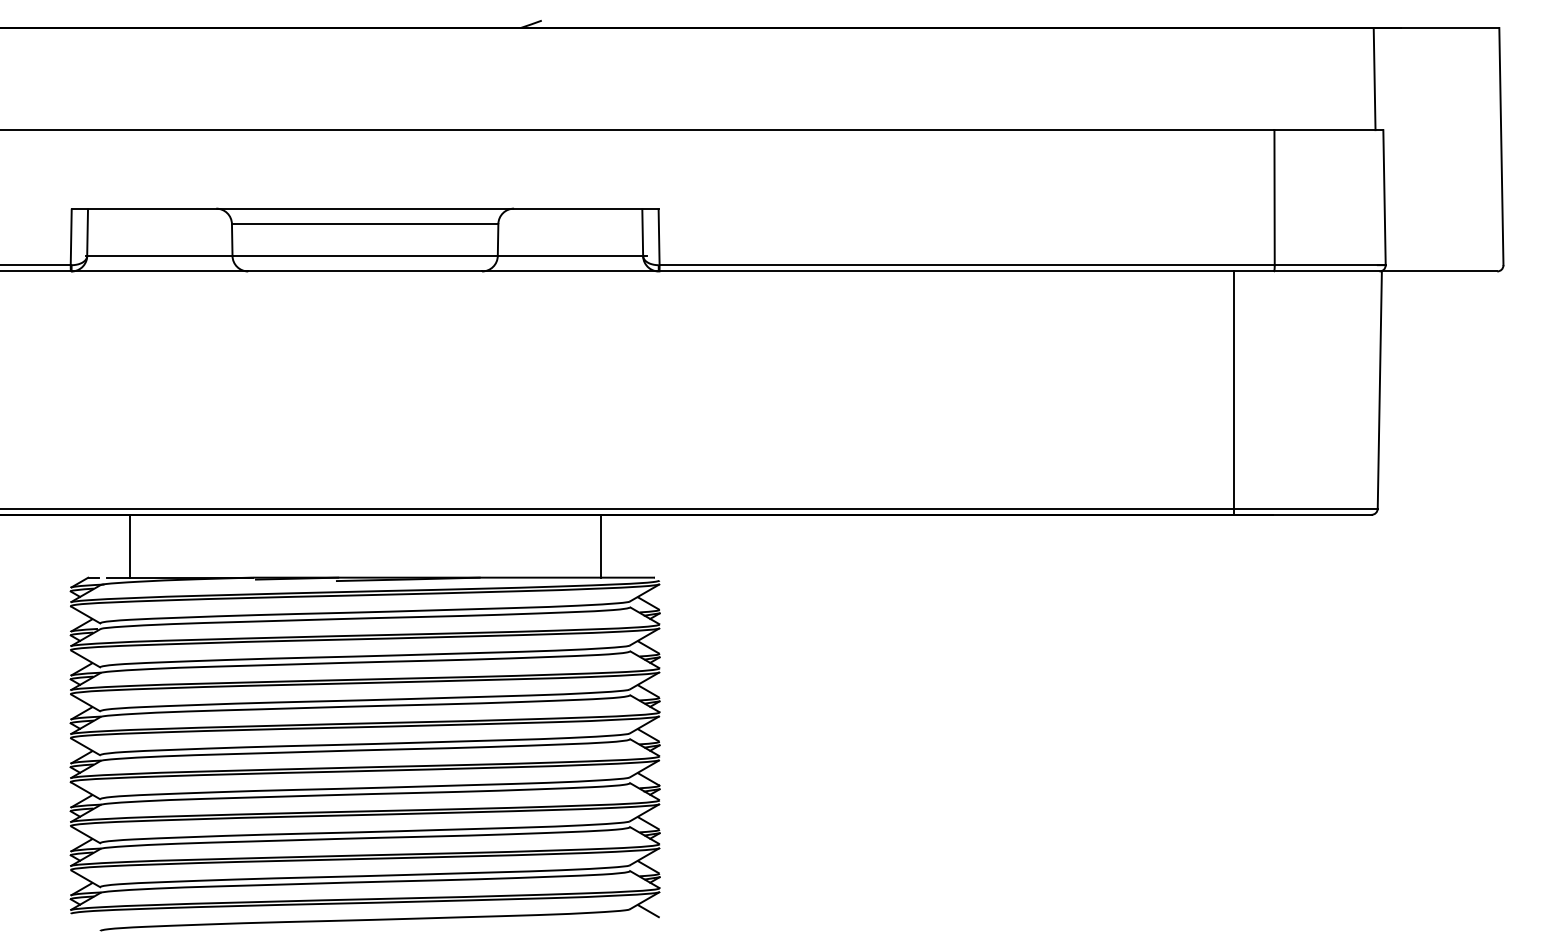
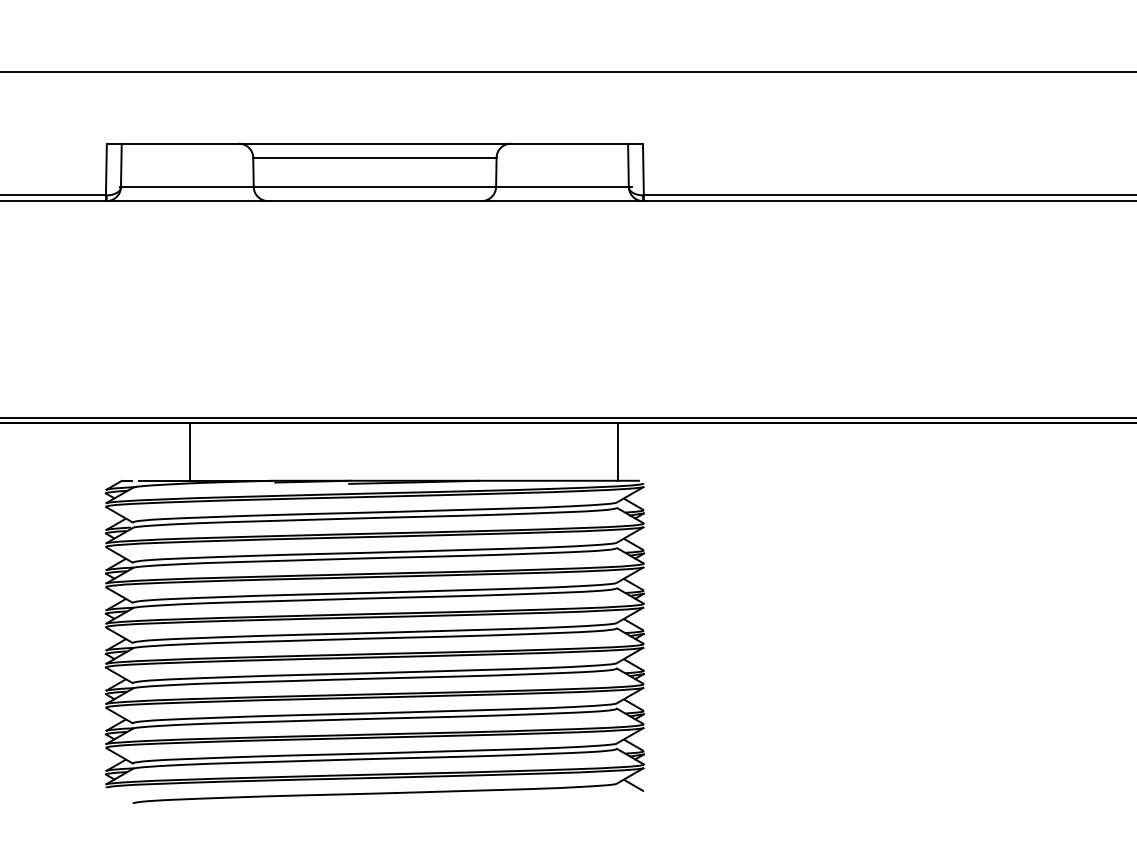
line: (129, 545) -> (189, 451), moved
line: (600, 545) -> (618, 451), moved

